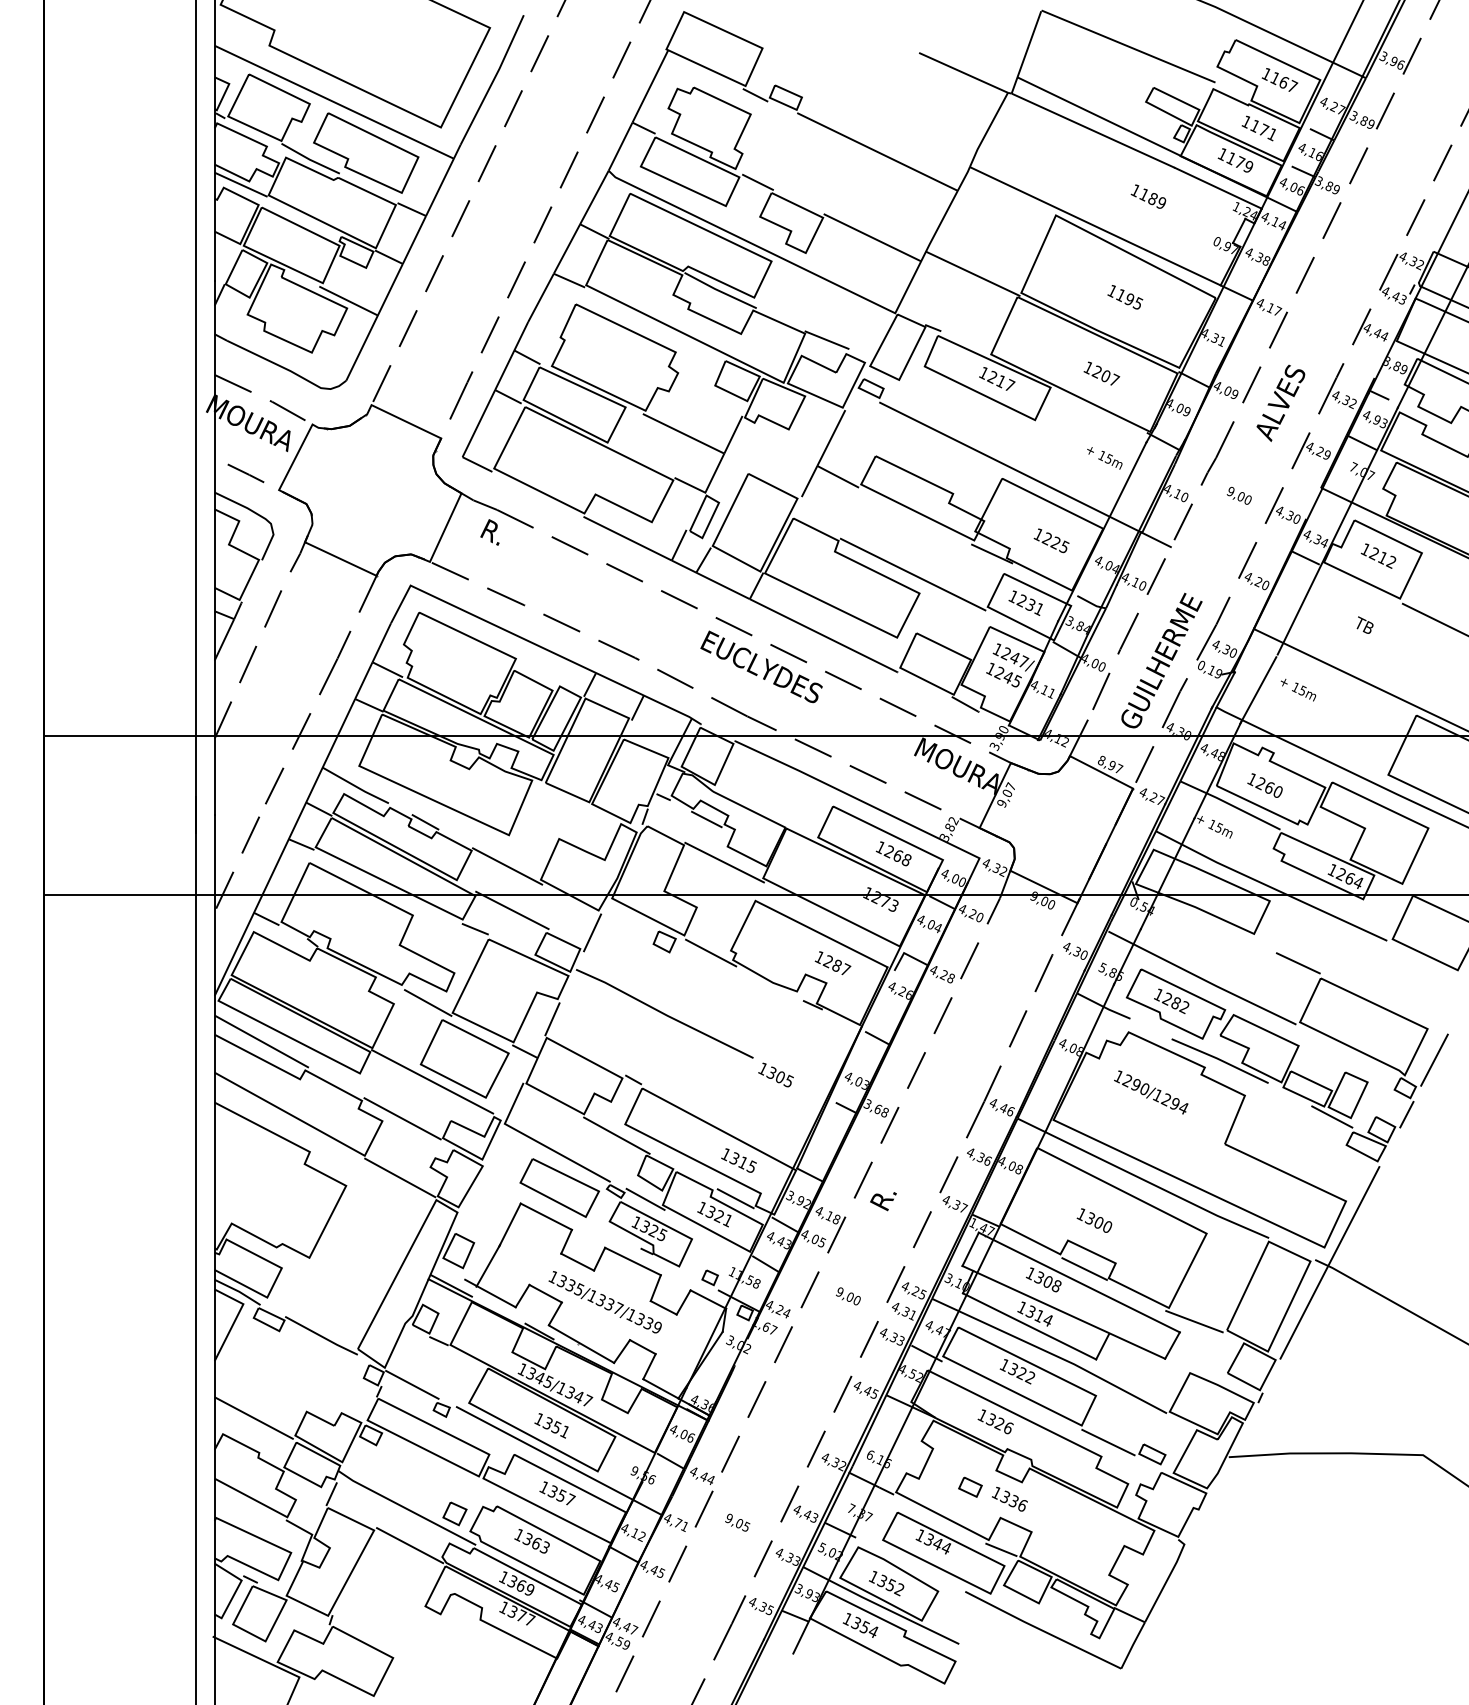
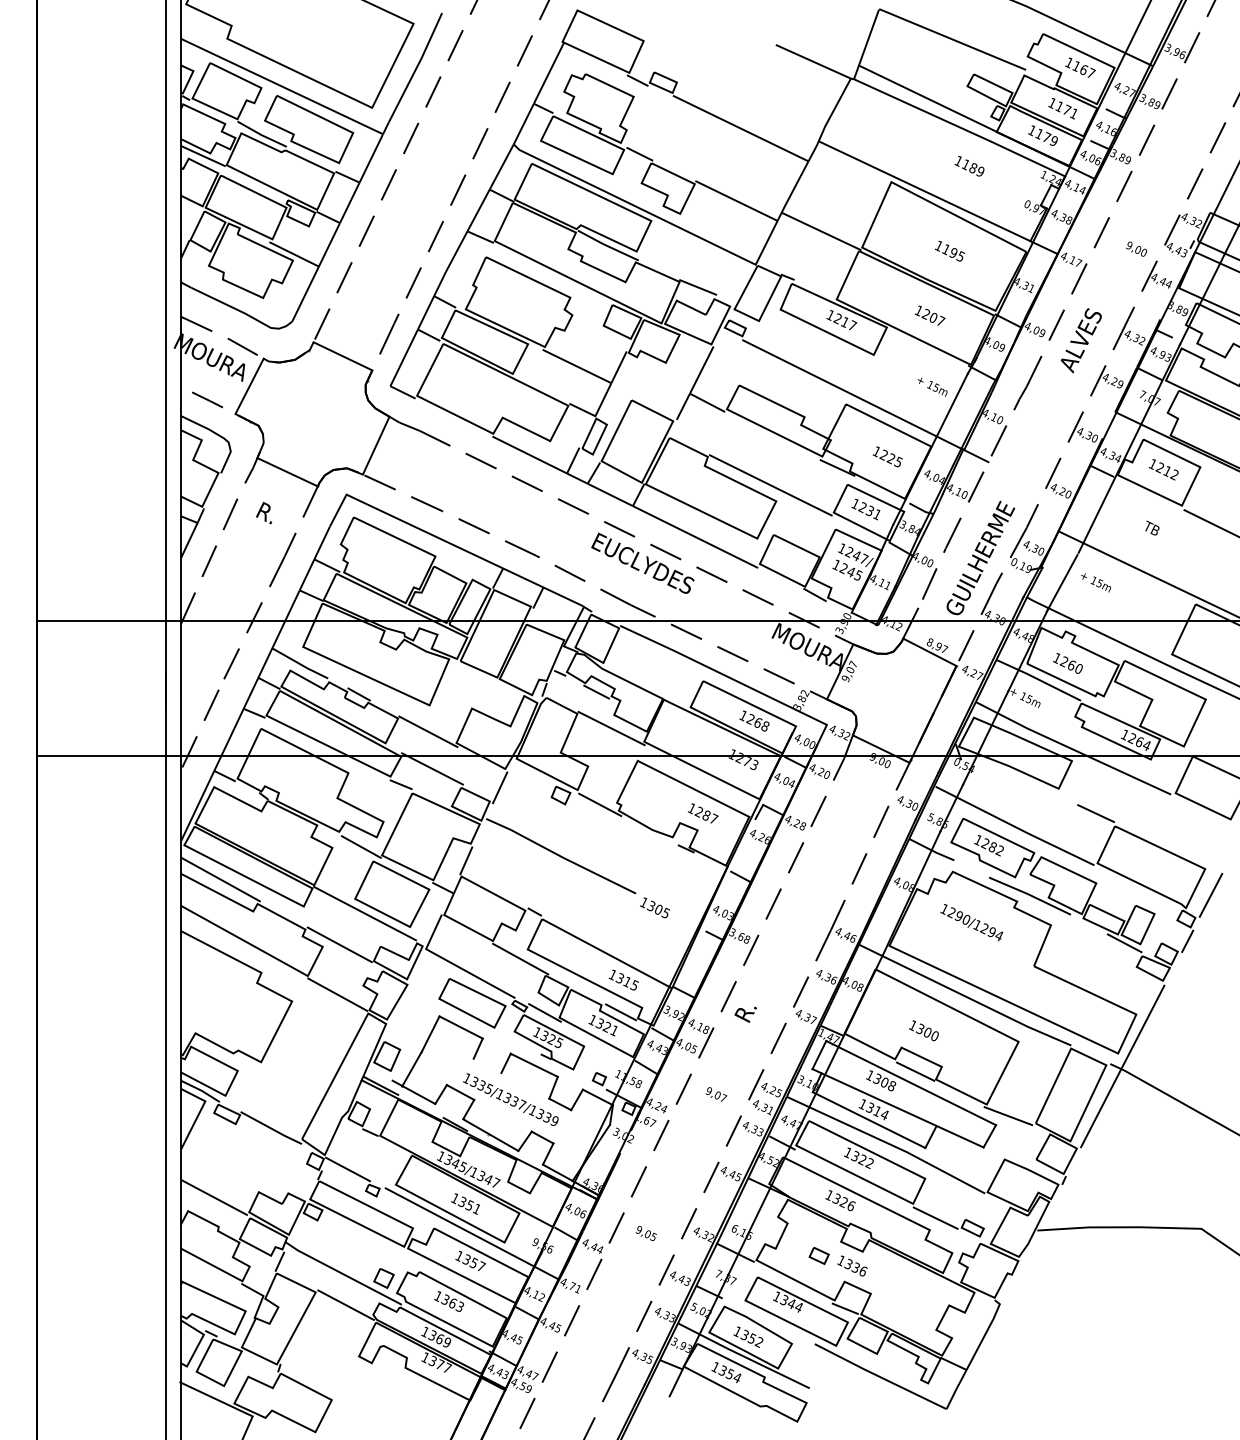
text: (1238, 495) -> (1135, 248), moved
text: (489, 532) -> (263, 513), moved
line: (577, 1261) -> (487, 1065), removed
text: (857, 1300) -> (723, 1098), 9,00 -> 9,07
text: (737, 1522) -> (646, 1233), moved

